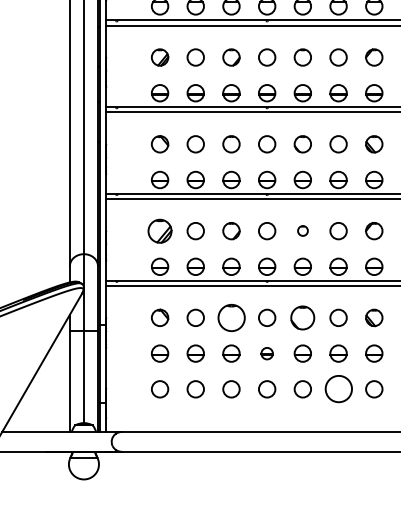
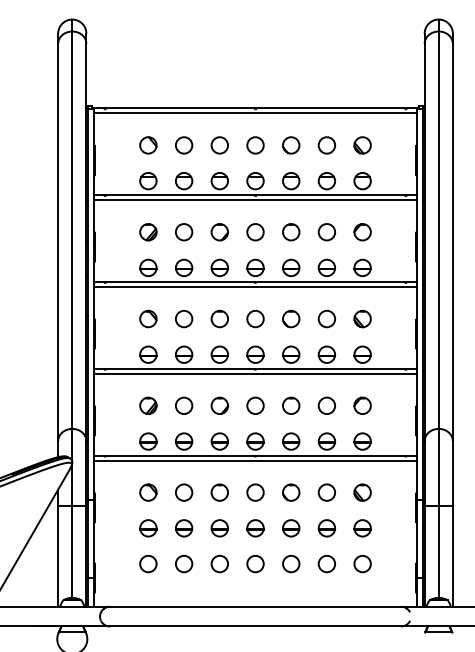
part: (160, 230) -> (148, 405), size x0.71
circle: (303, 230) -> (291, 405), size x1.67
circle: (231, 317) -> (219, 492), size x0.62
circle: (303, 317) -> (291, 492), size x0.71
part: (267, 353) -> (255, 528), size x1.43
circle: (338, 389) -> (326, 564), size x0.62

